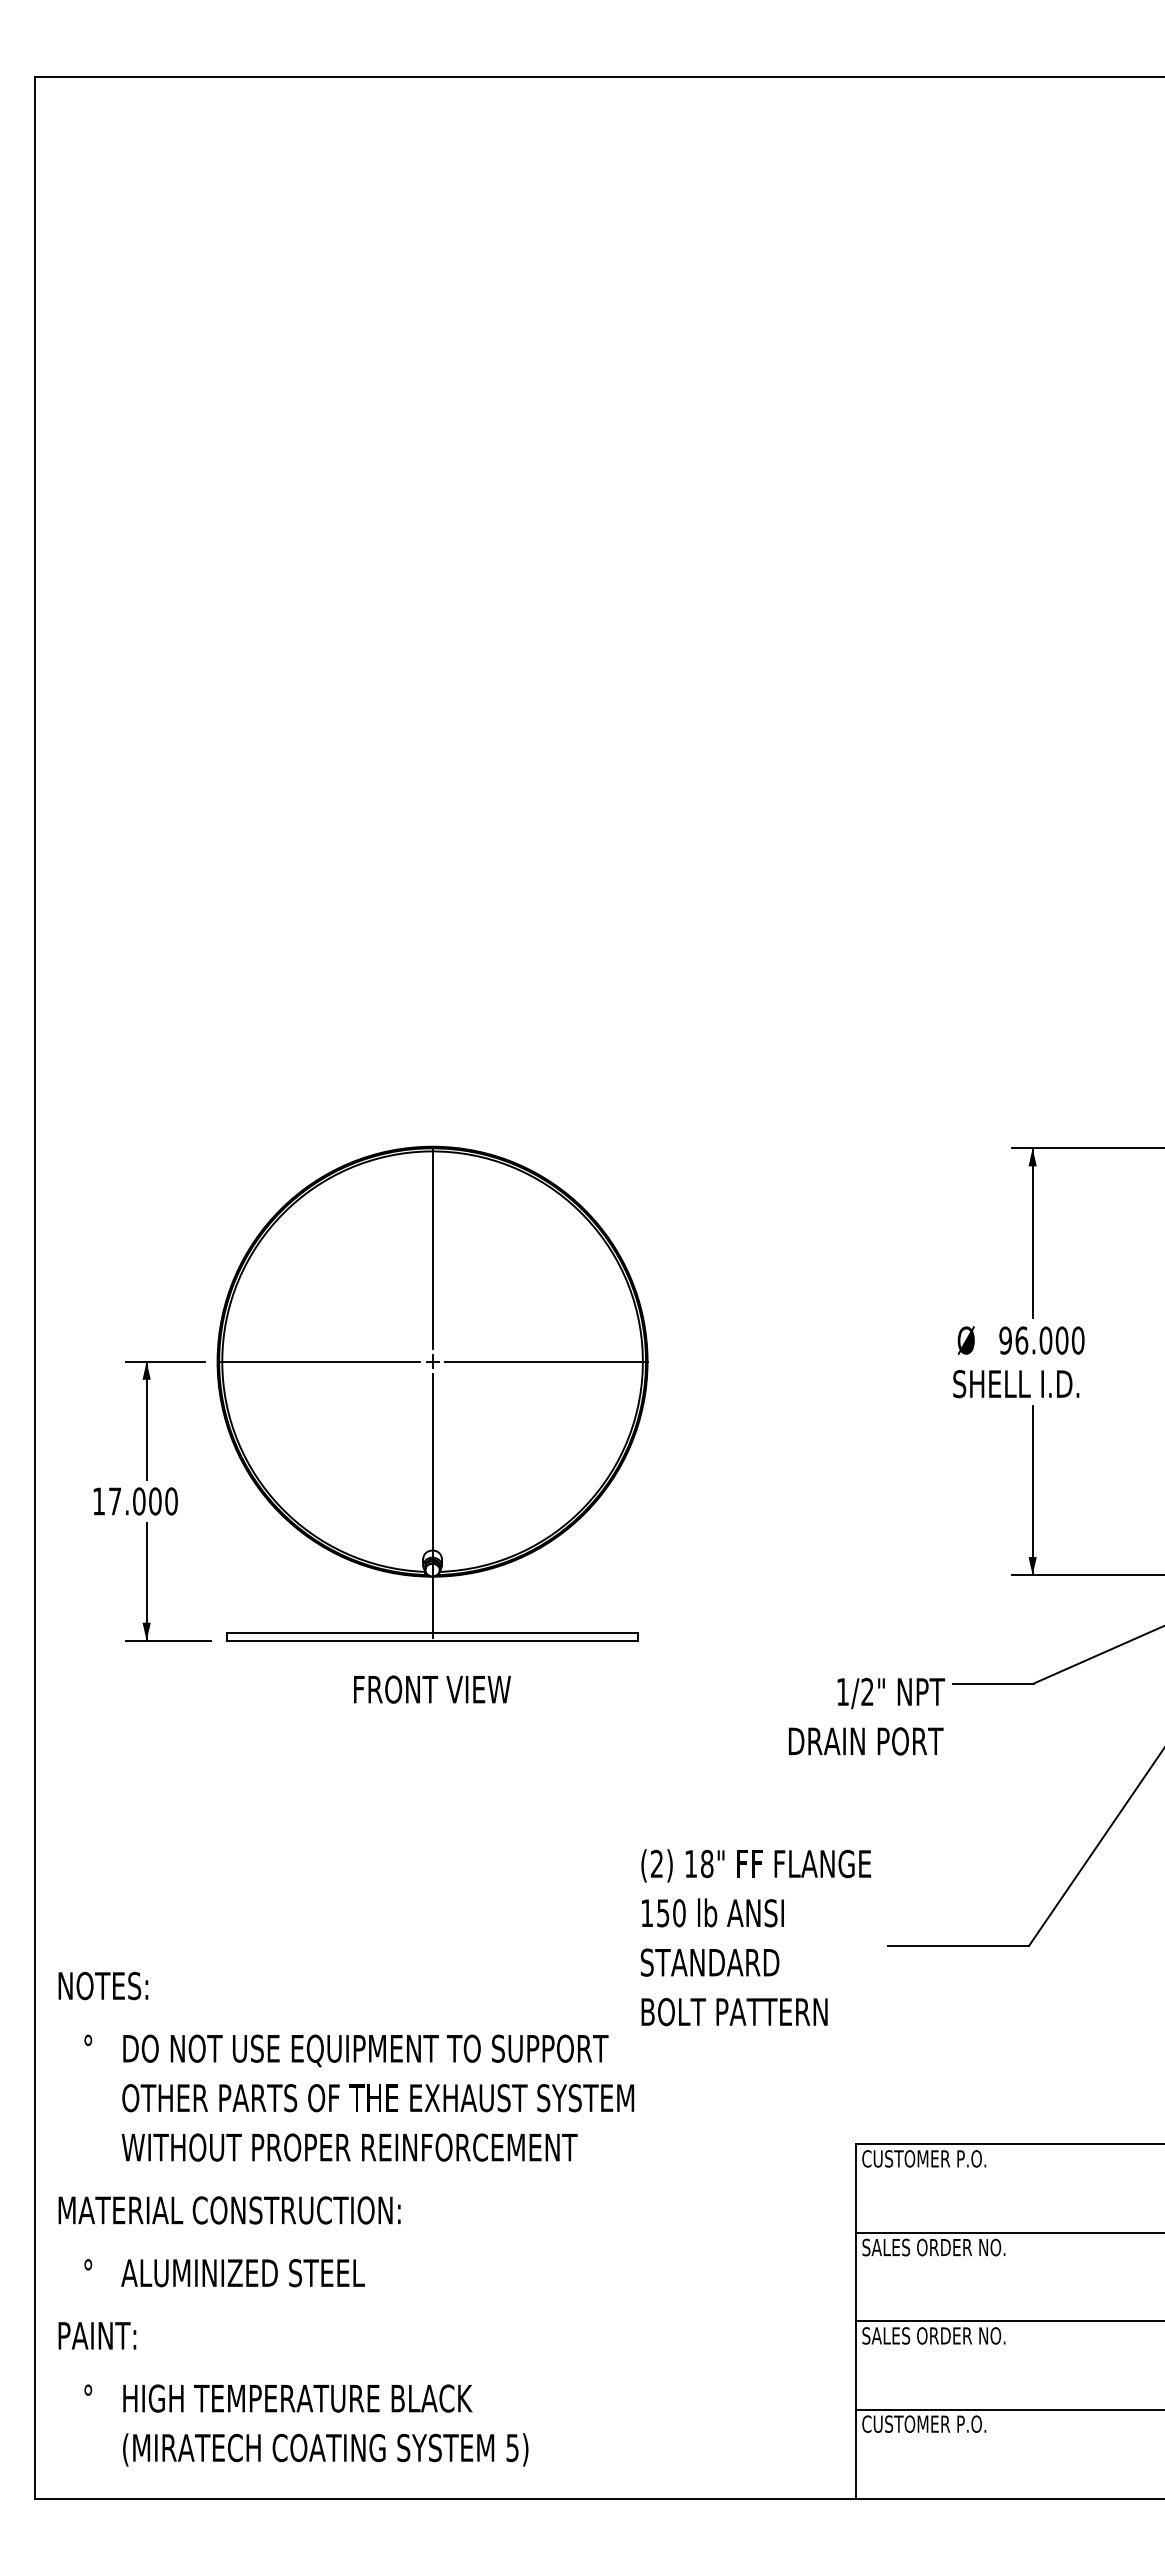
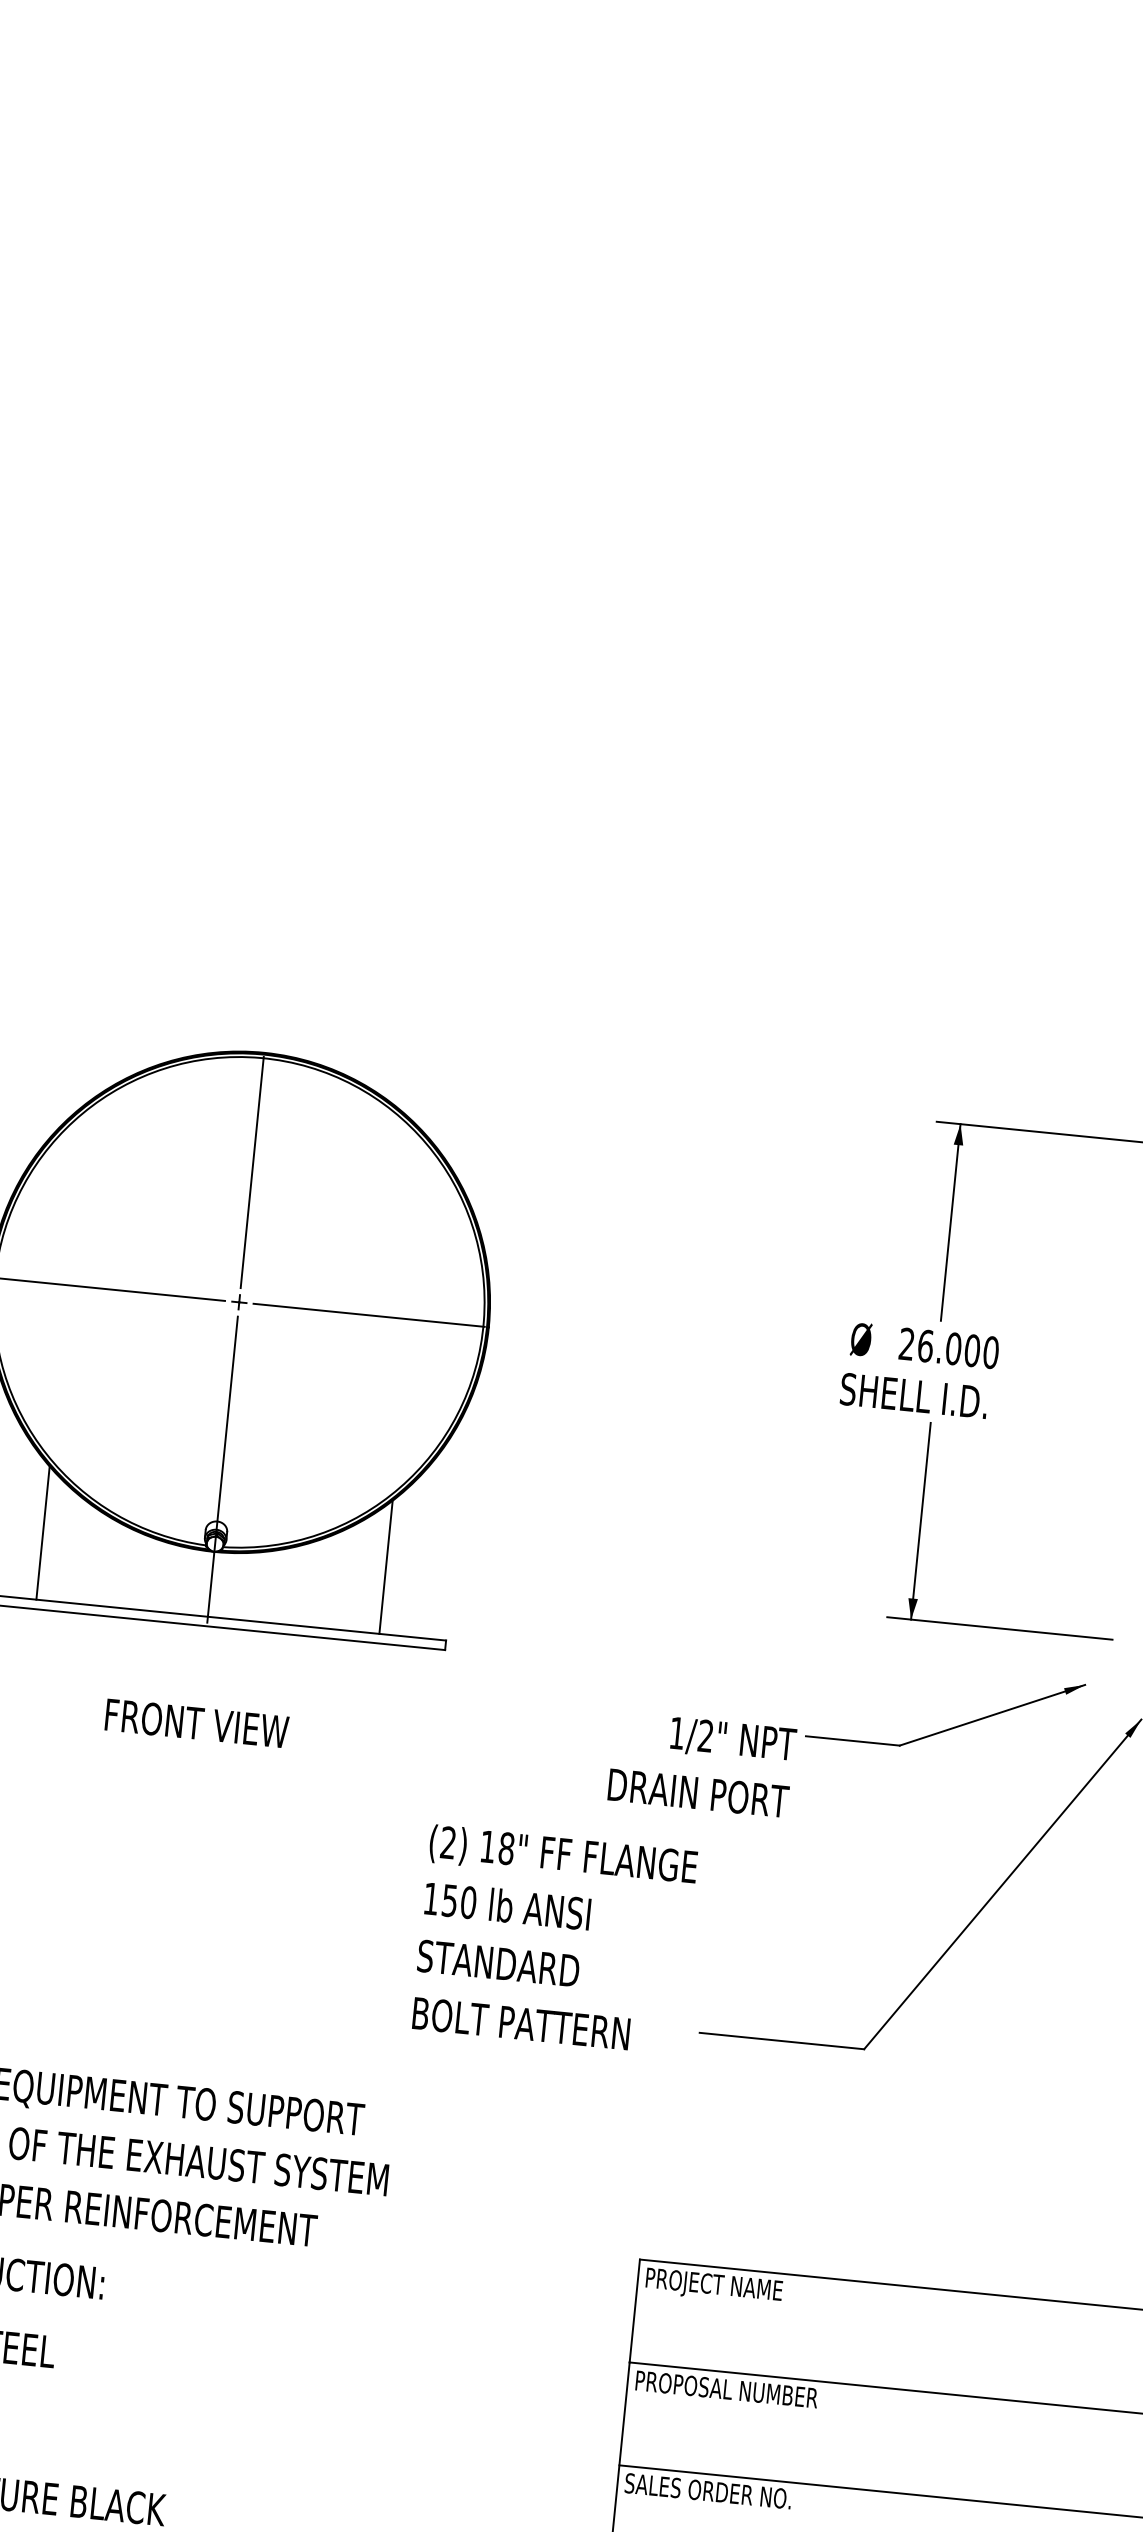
text: (1005, 1340) -> (906, 1344), 96.000 -> 26.000
line: (284, 1574) -> (42, 1532), added
line: (580, 1574) -> (386, 1566), added
text: (432, 1689) -> (197, 1723), moved
text: (755, 1937) -> (554, 1939), moved
text: (924, 2160) -> (717, 2286), CUSTOMER P.O. -> PROJECT NAME
text: (940, 2247) -> (726, 2389), SALES ORDER NO. -> PROPOSAL NUMBER

